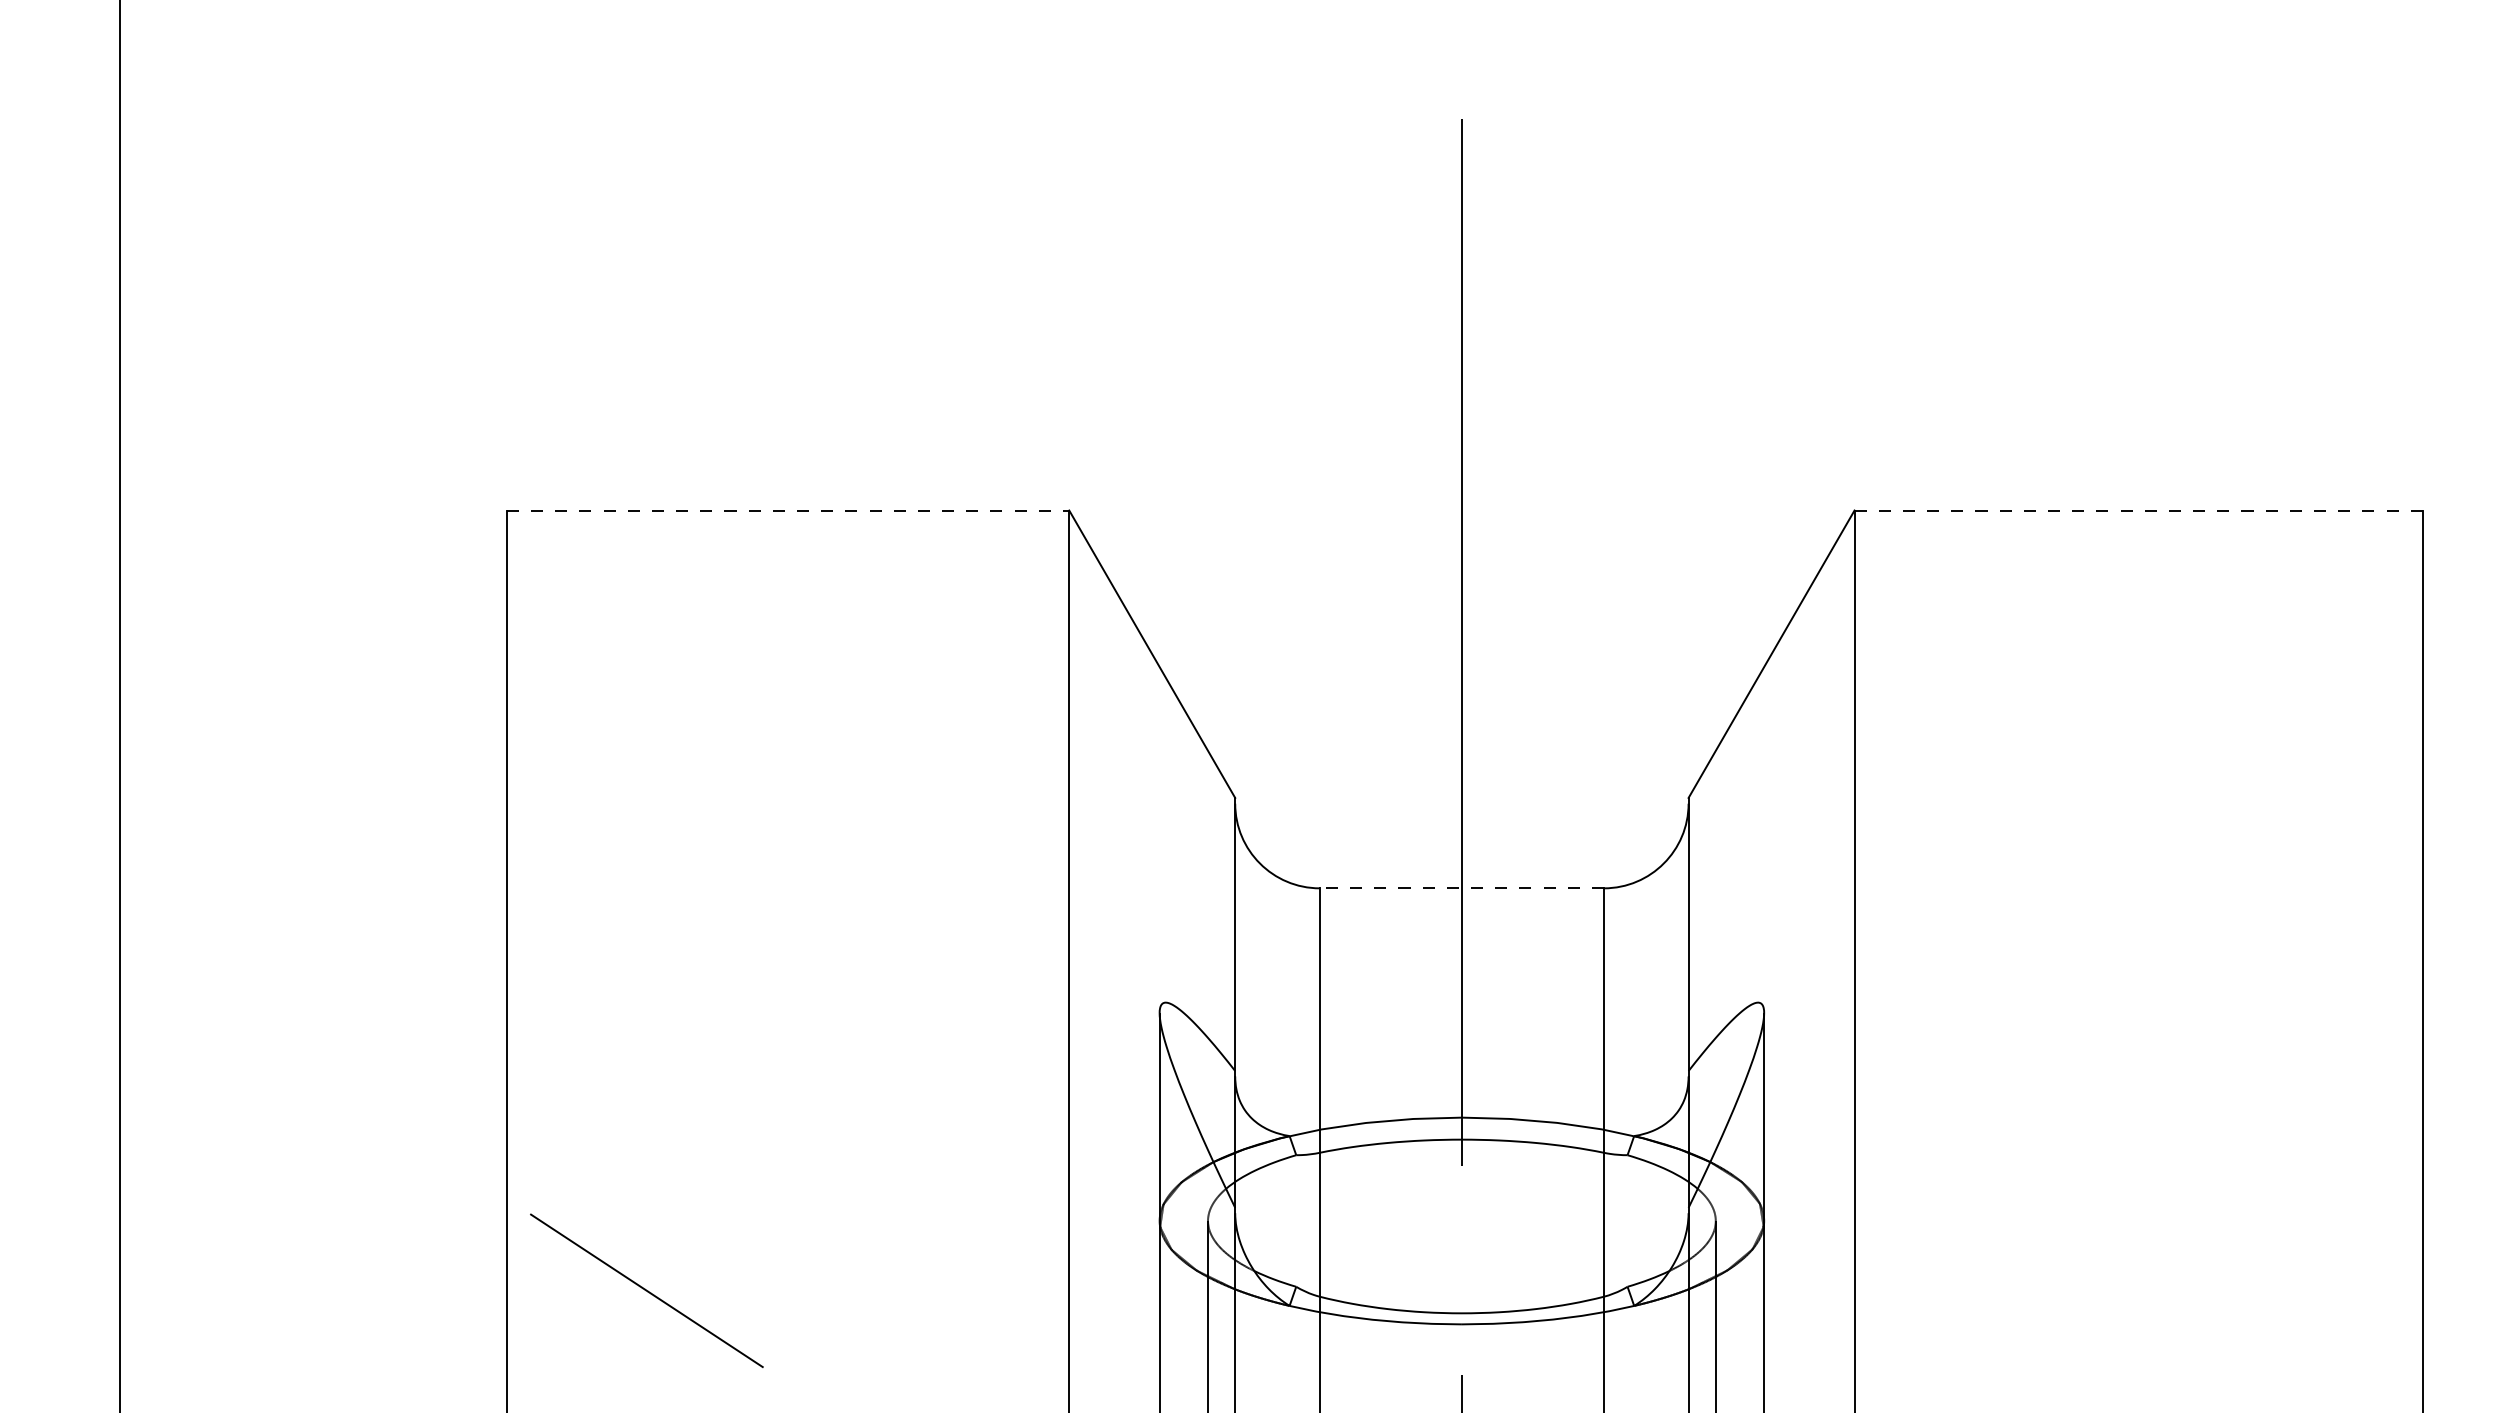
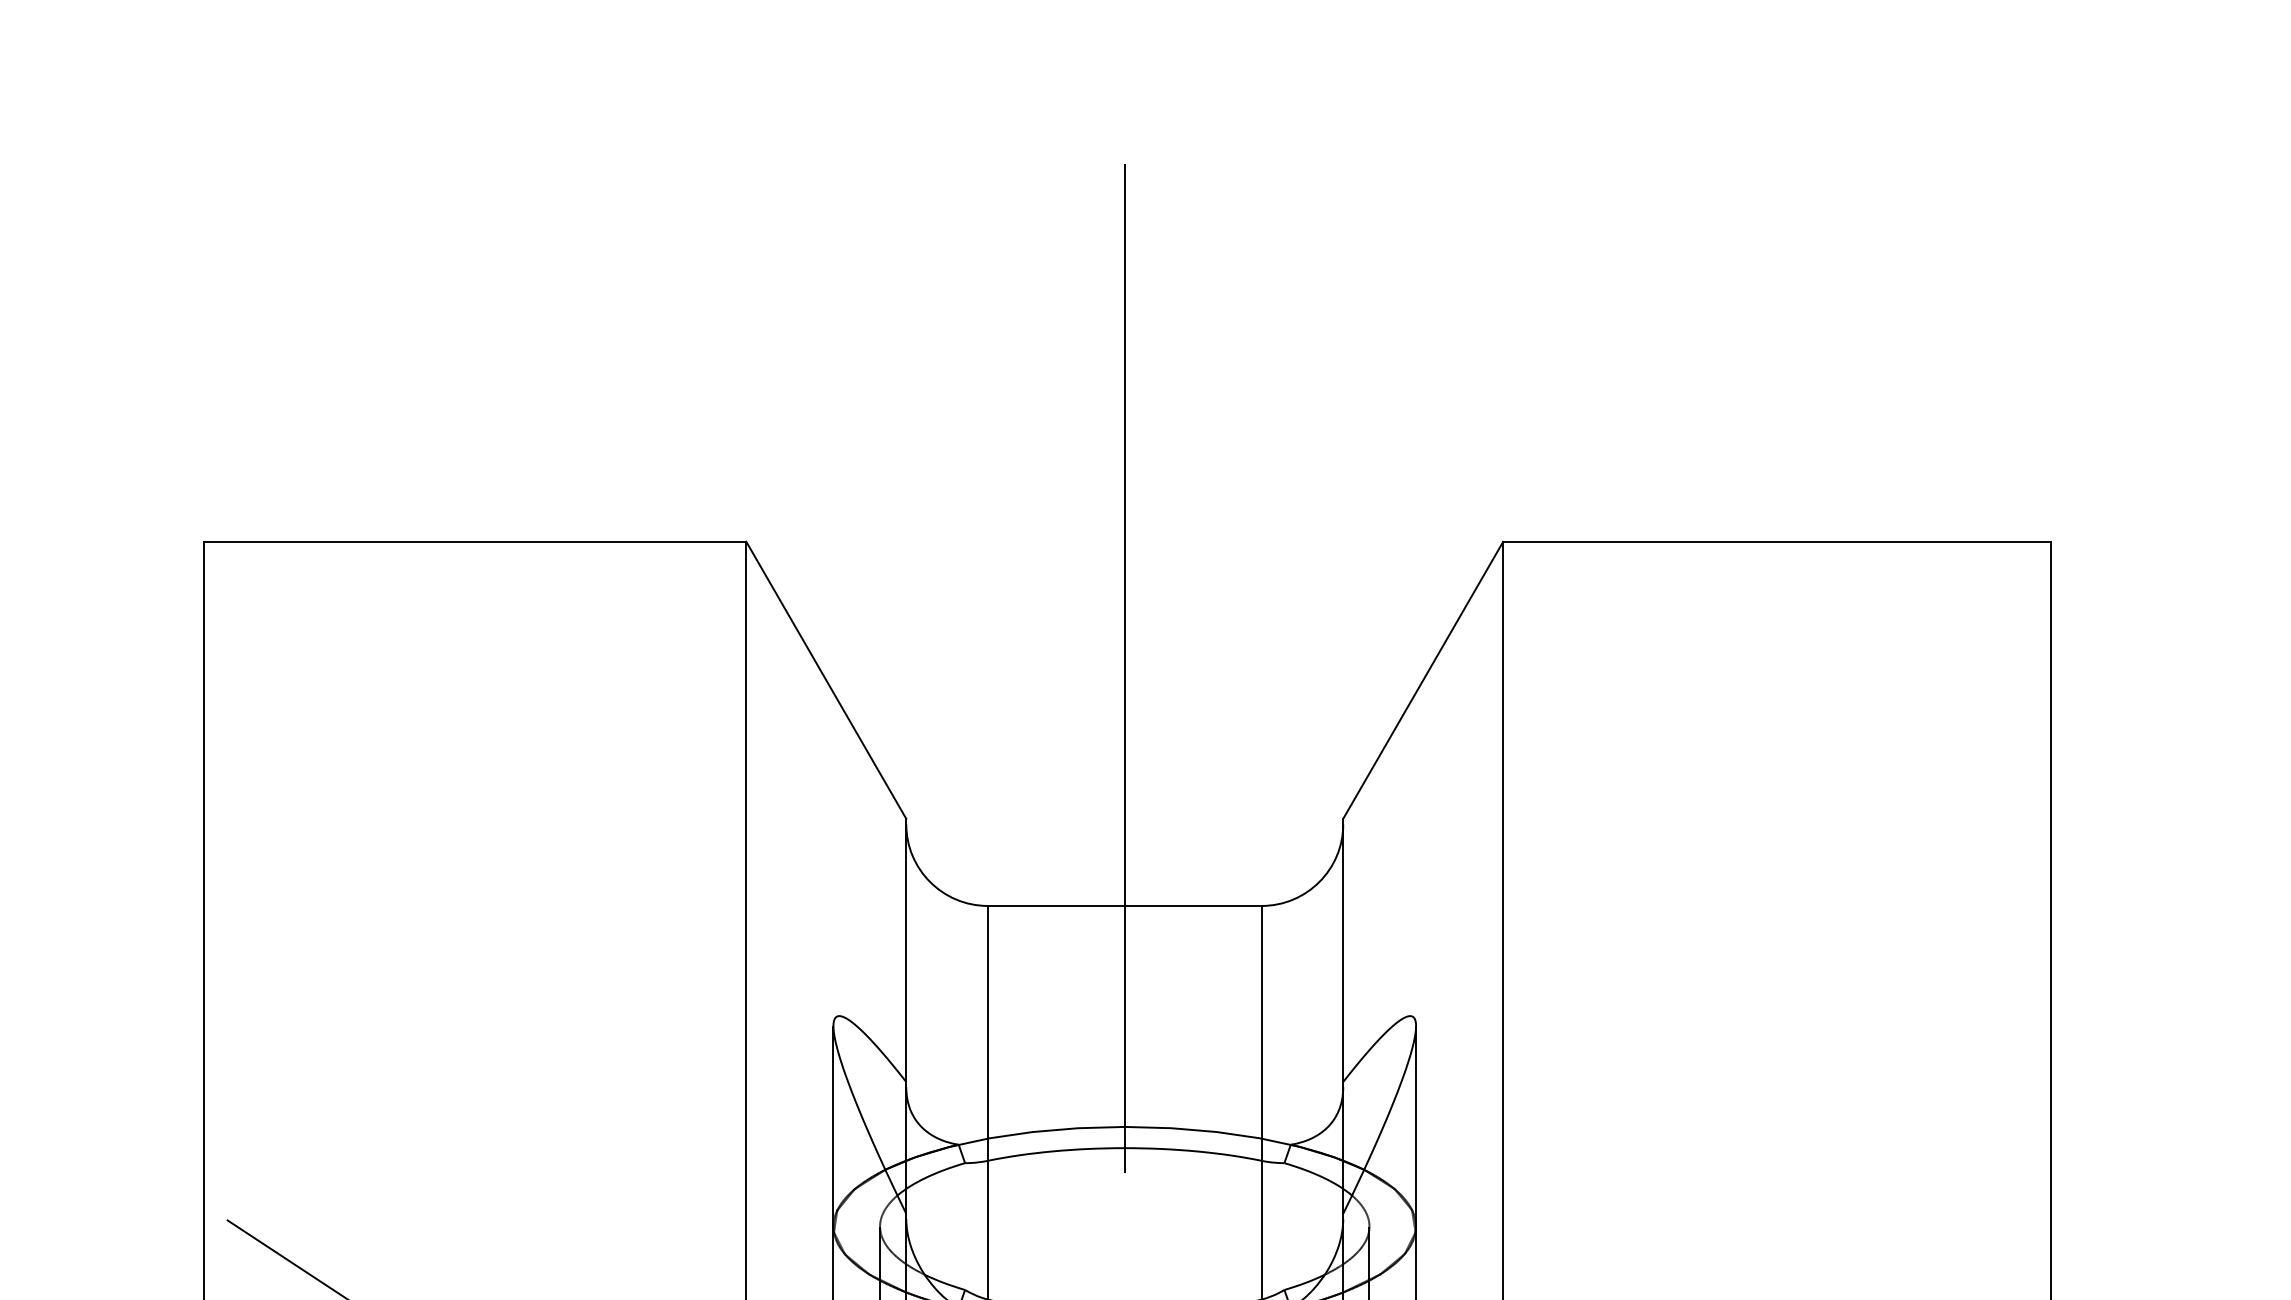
line: (788, 510) -> (475, 541), dashed -> solid
line: (2139, 510) -> (1777, 541), dashed -> solid
line: (1461, 888) -> (1124, 906), dashed -> solid

